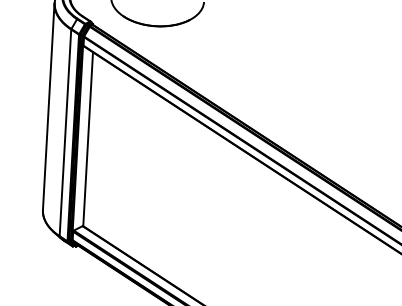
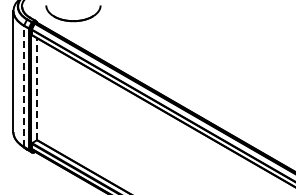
line: (66, 131) -> (24, 85), solid -> dashed
line: (88, 139) -> (37, 89), solid -> dashed

